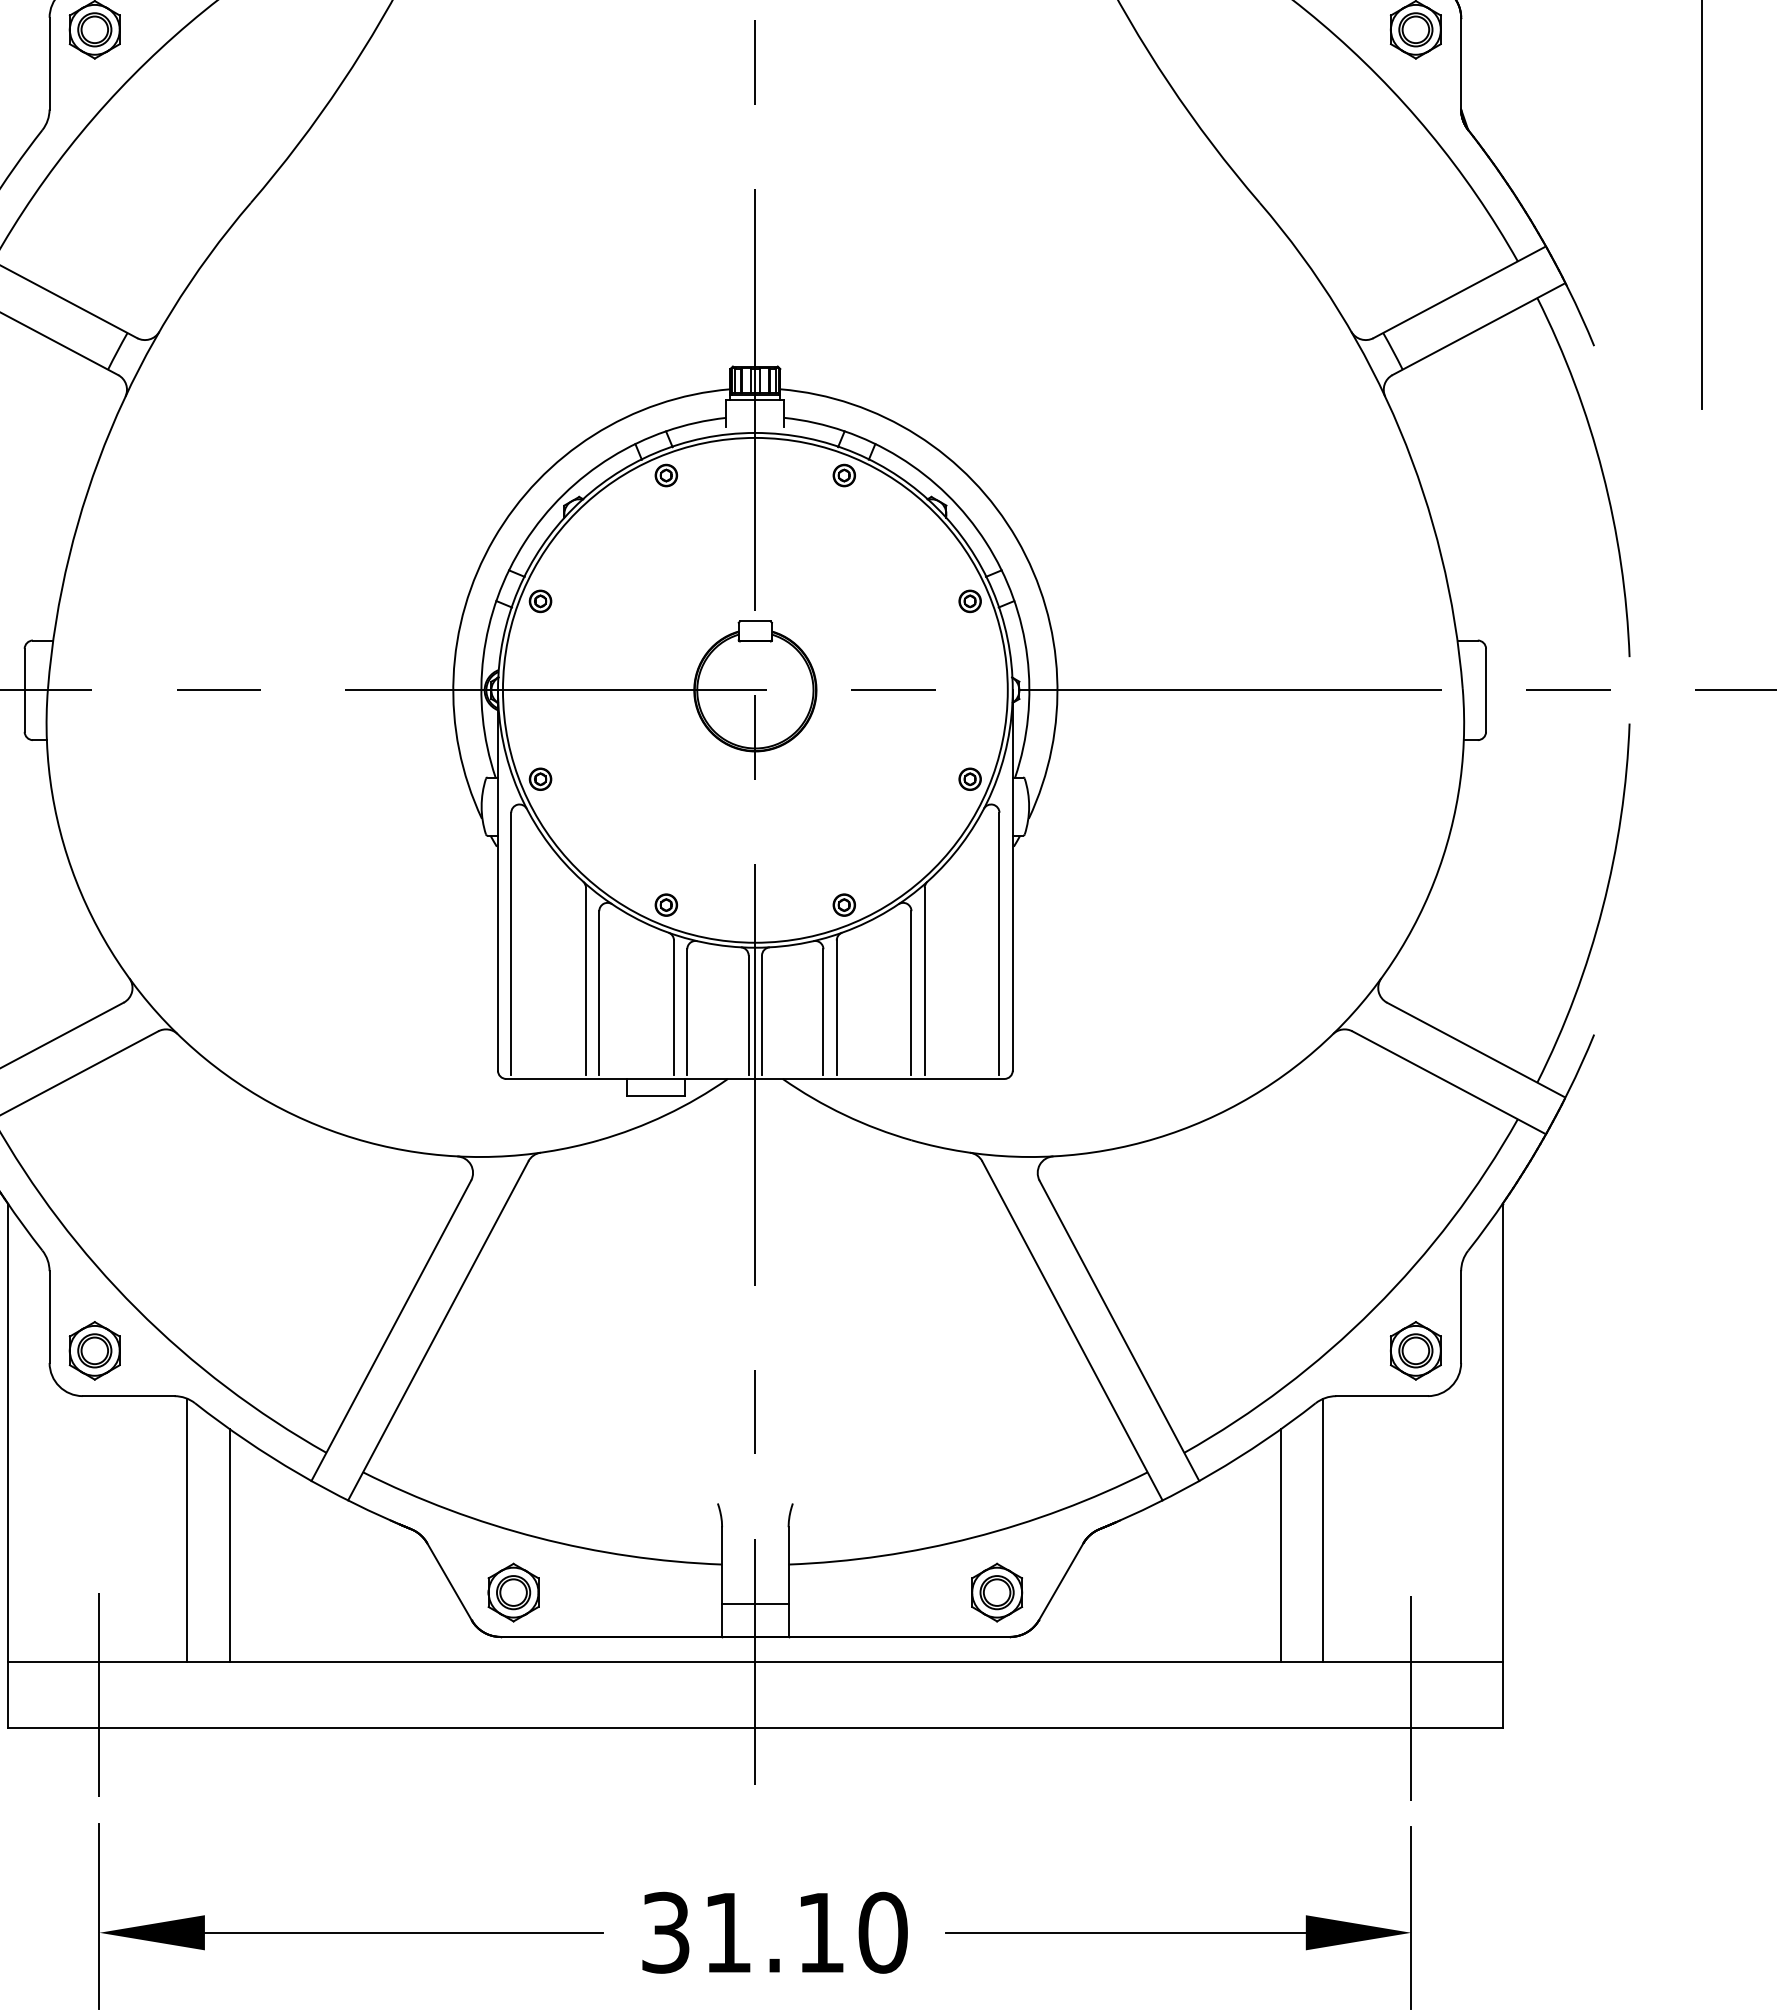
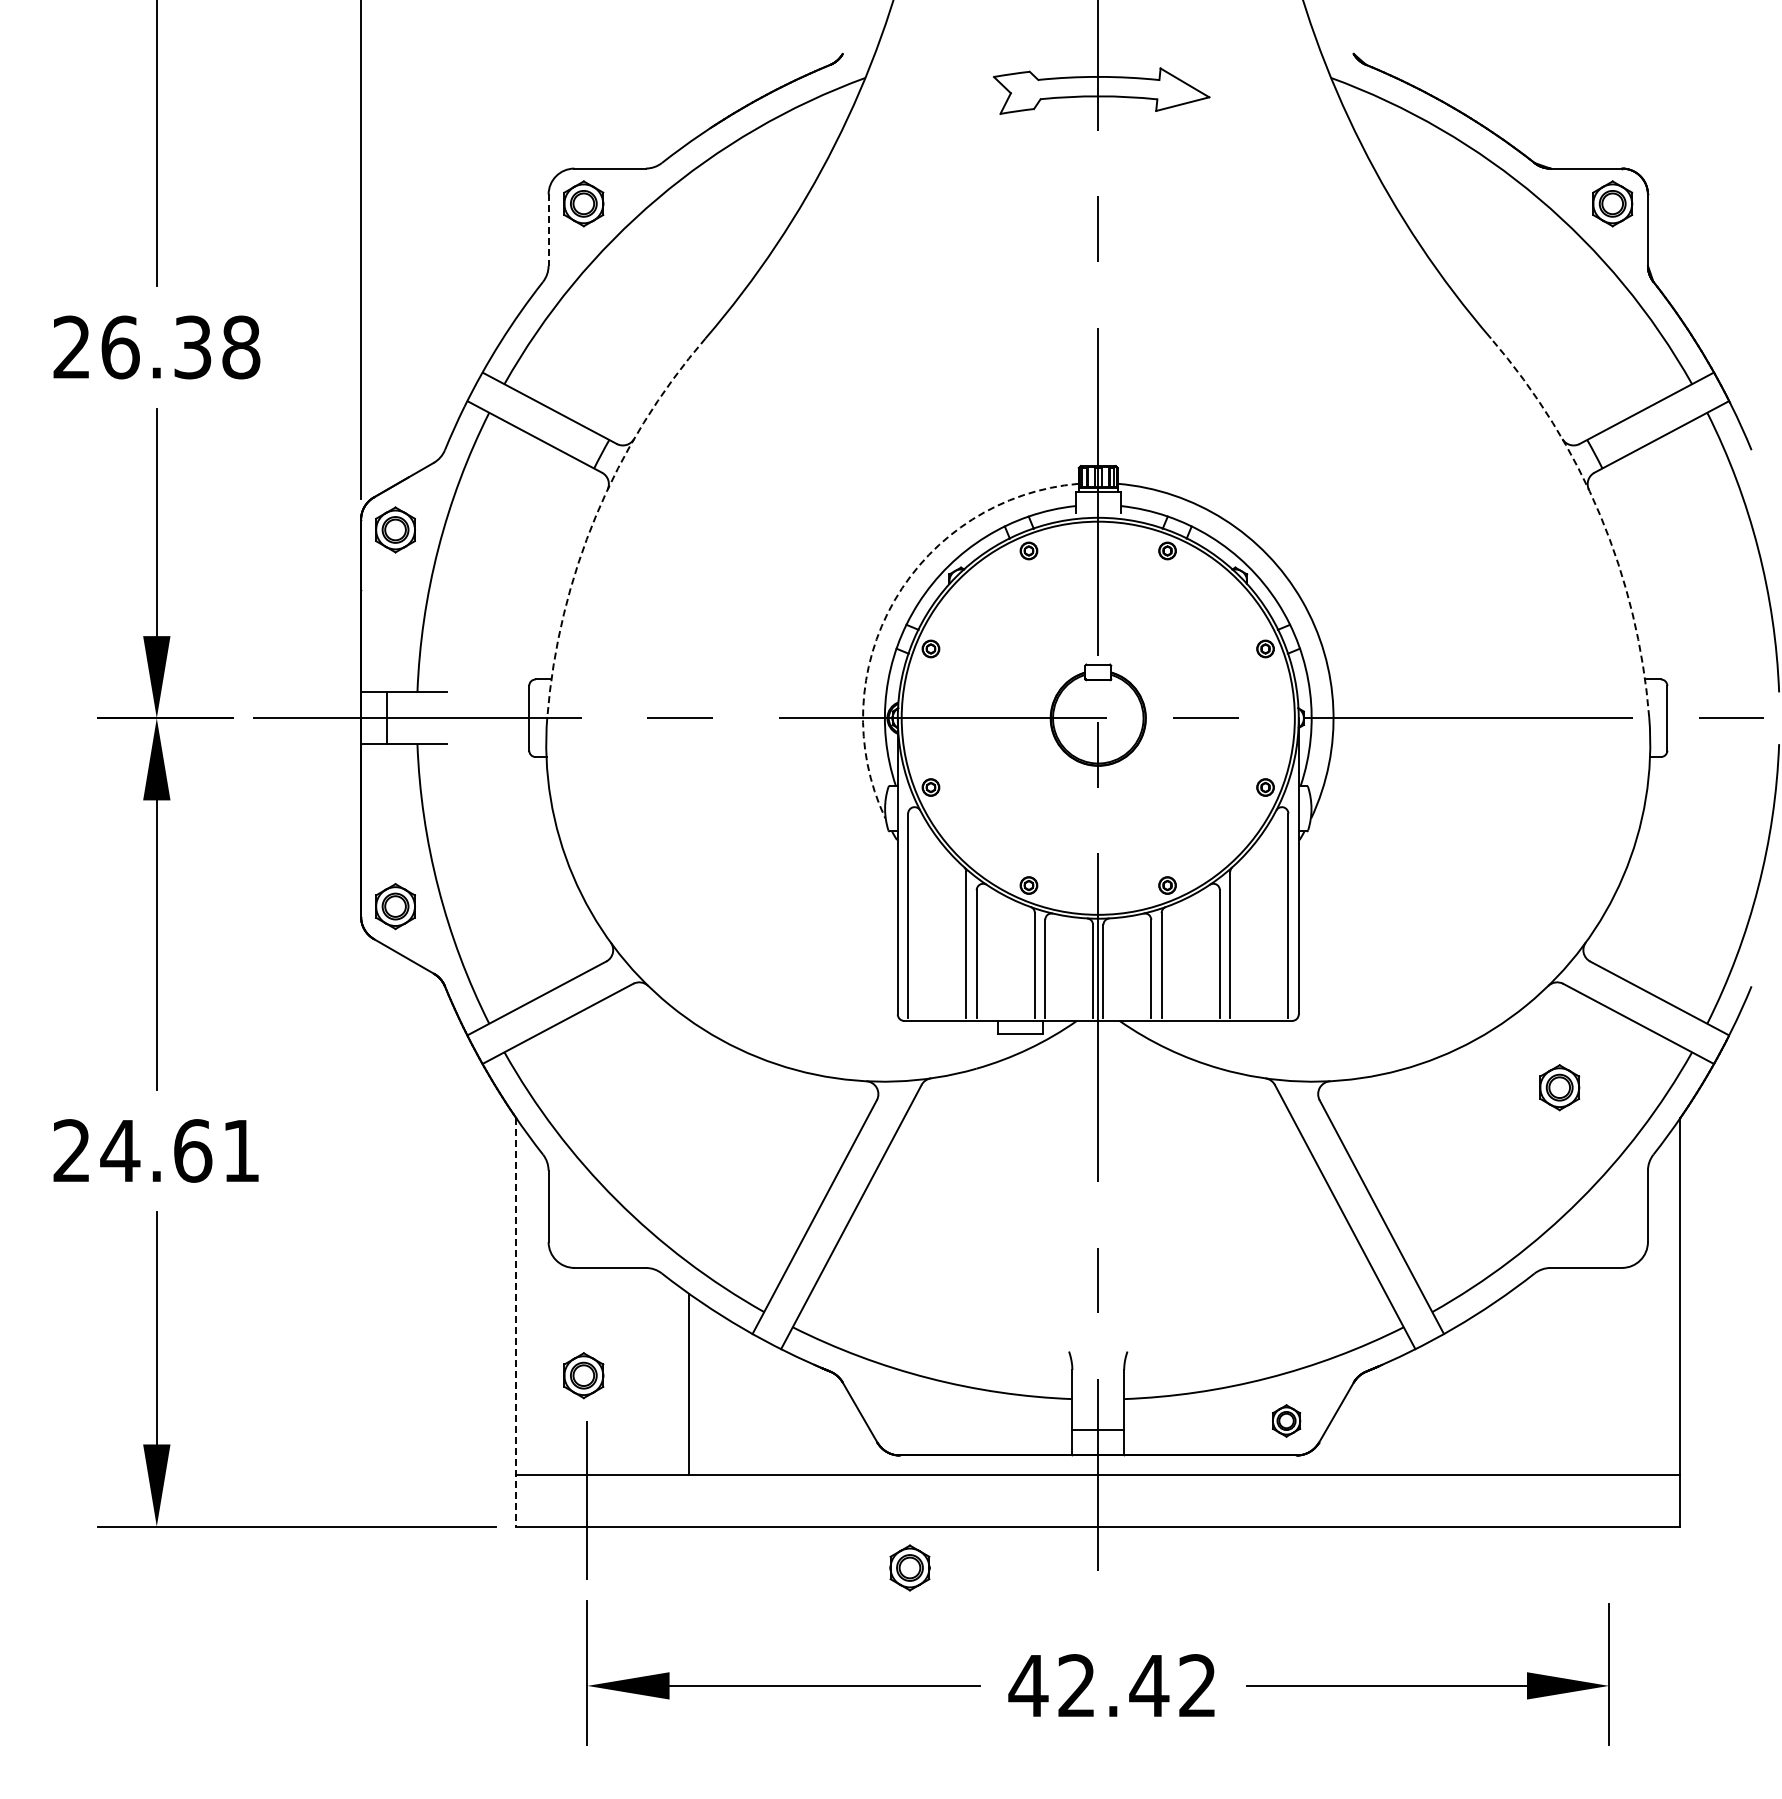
line: (49, 64) -> (548, 230), solid -> dashed
arc: (111, 429) -> (596, 515), solid -> dashed
arc: (1400, 429) -> (1600, 515), solid -> dashed
arc: (493, 539) -> (894, 600), solid -> dashed
part: (94, 1350) -> (583, 1375), moved
part: (1415, 1350) -> (1559, 1087), moved
line: (8, 1466) -> (516, 1322), solid -> dashed
line: (186, 1530) -> (655, 1372), removed
line: (1323, 1530) -> (1540, 1372), removed
line: (1280, 1545) -> (1507, 1384), removed
part: (512, 1592) -> (909, 1567), moved
part: (997, 1592) -> (1286, 1420), size x0.7
line: (1411, 1698) -> (1609, 1503), removed
text: (773, 1932) -> (1112, 1685), 31.10 -> 42.42

